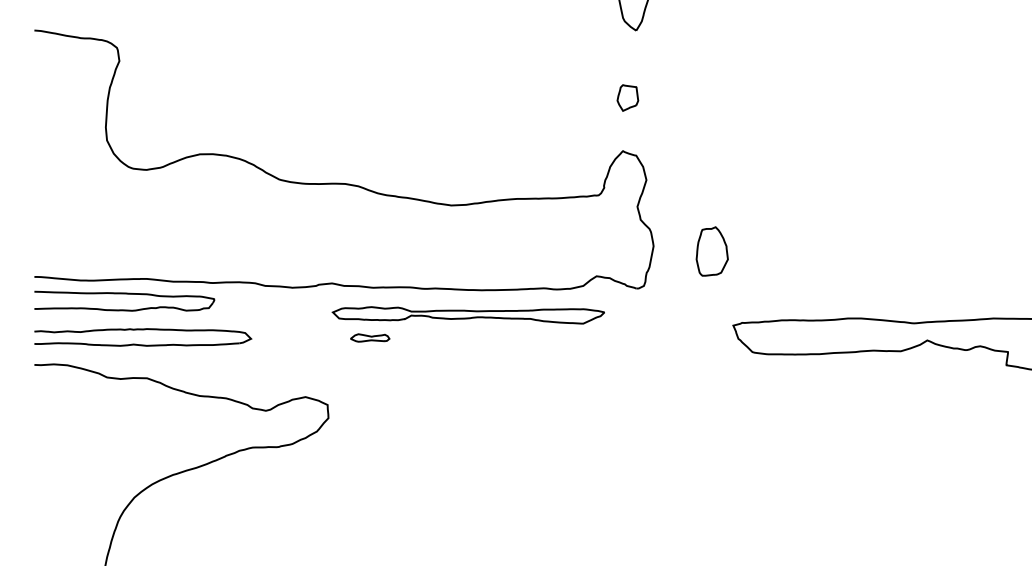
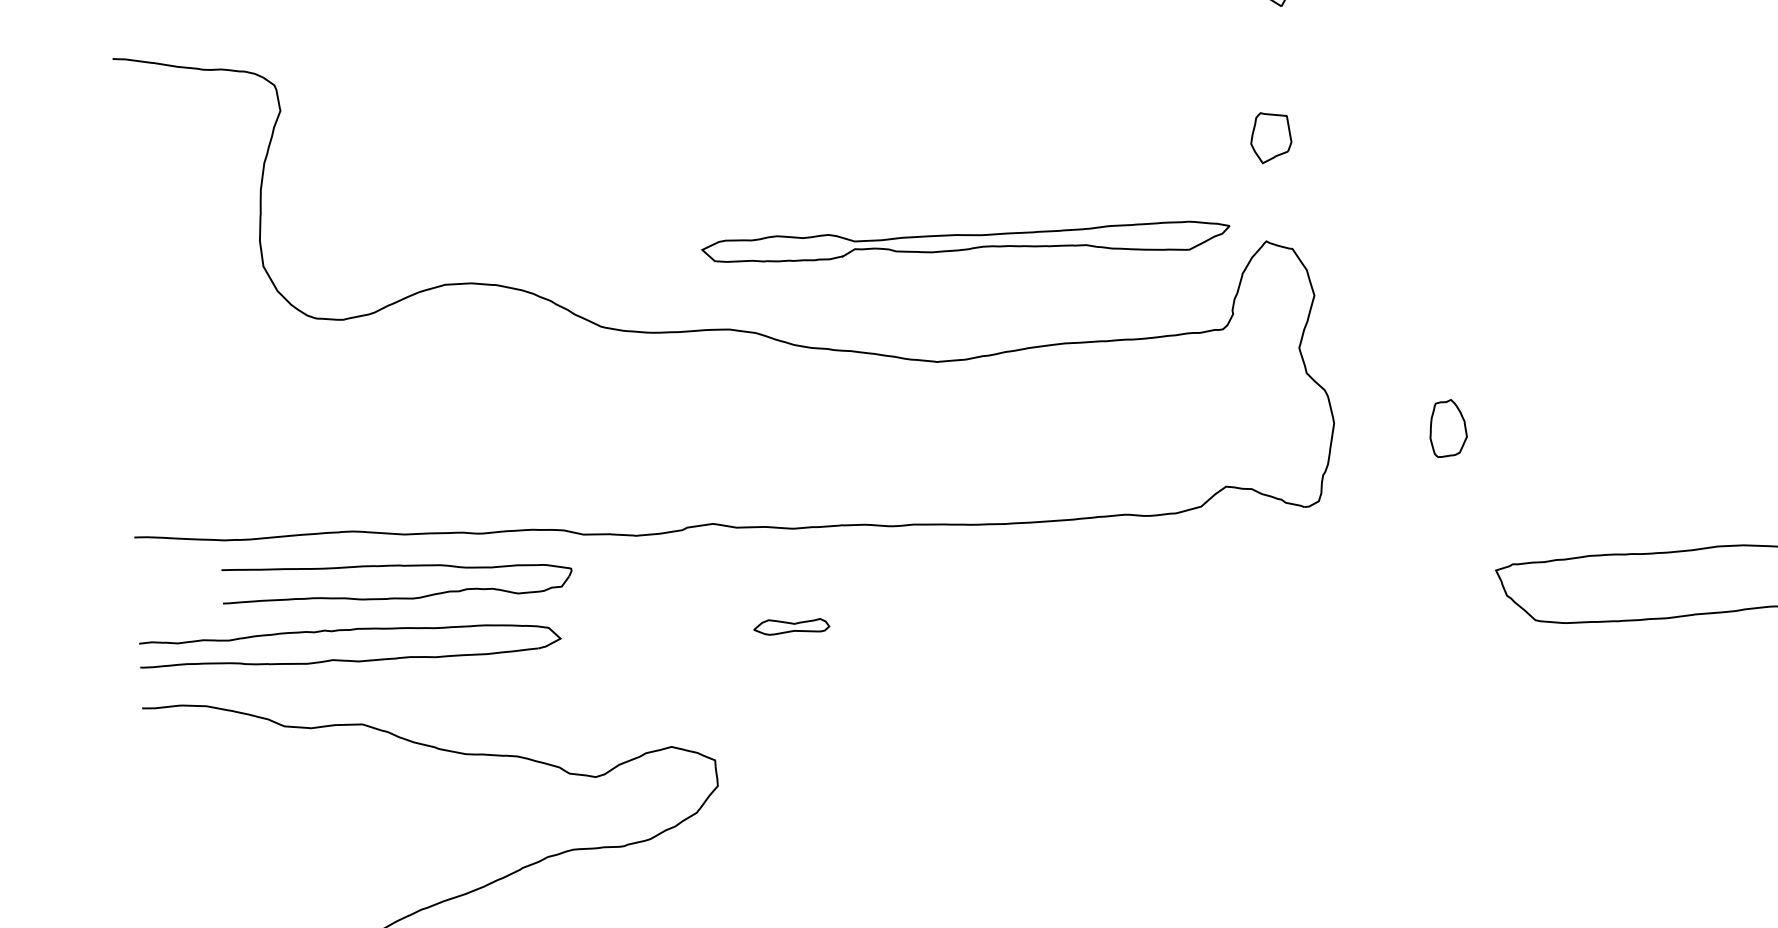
part: (711, 251) -> (1447, 428), size x0.6
part: (124, 300) -> (397, 579), moved
part: (467, 315) -> (963, 244), moved

